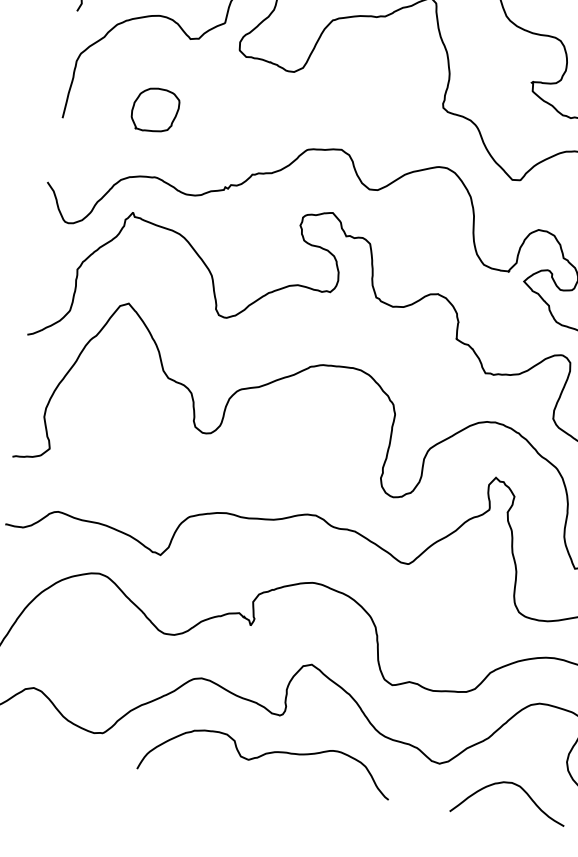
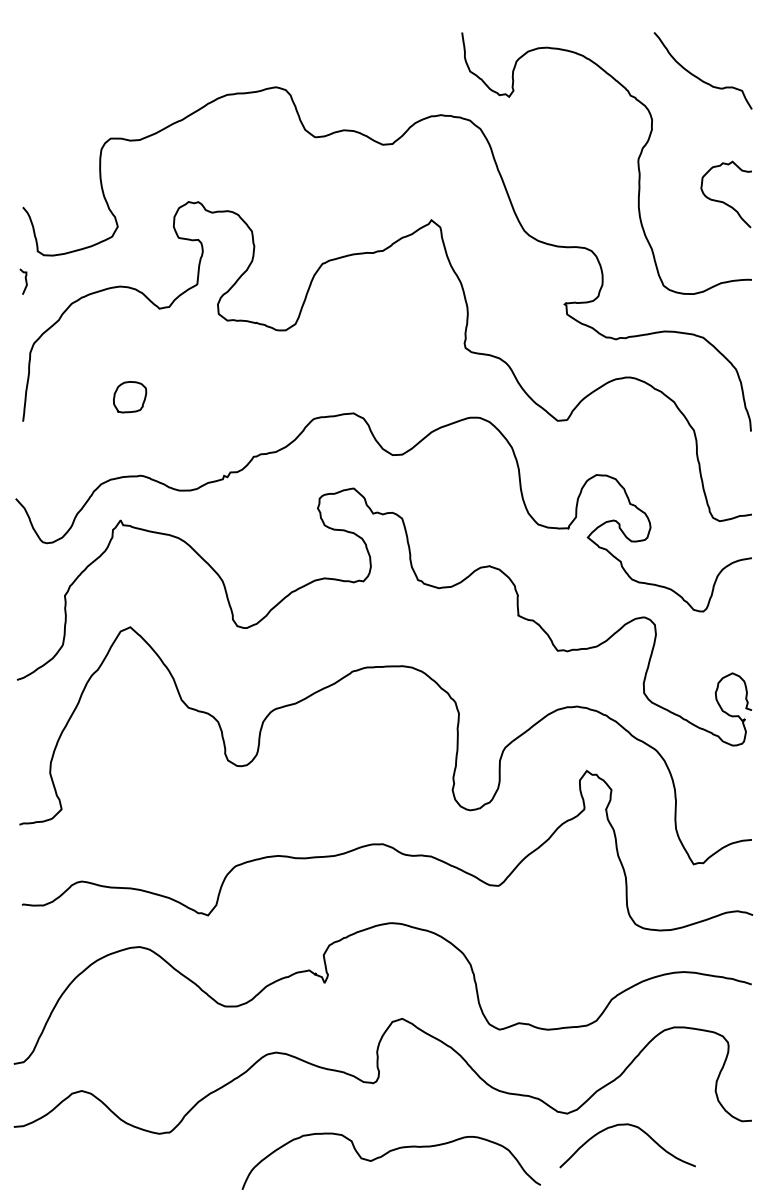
part: (155, 109) -> (129, 396), size x0.6
curve: (261, 756) -> (385, 1155), moved
curve: (517, 786) -> (634, 1127), moved

